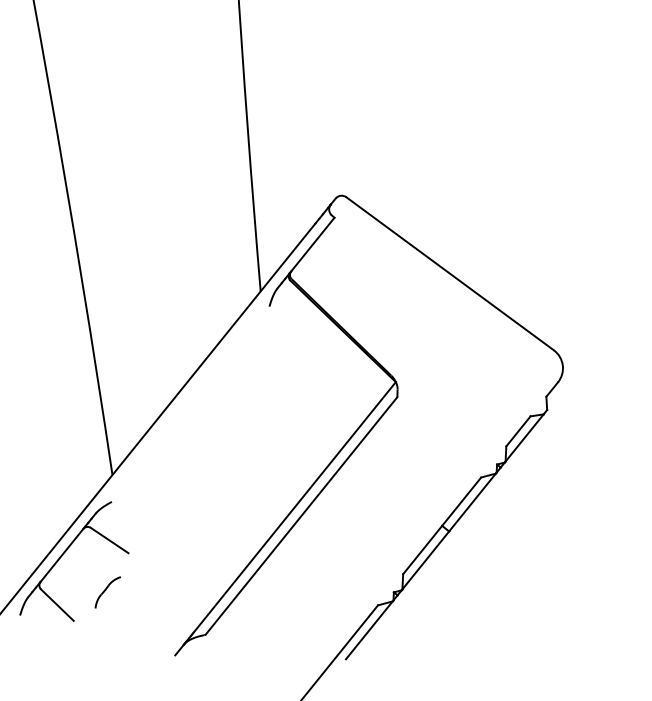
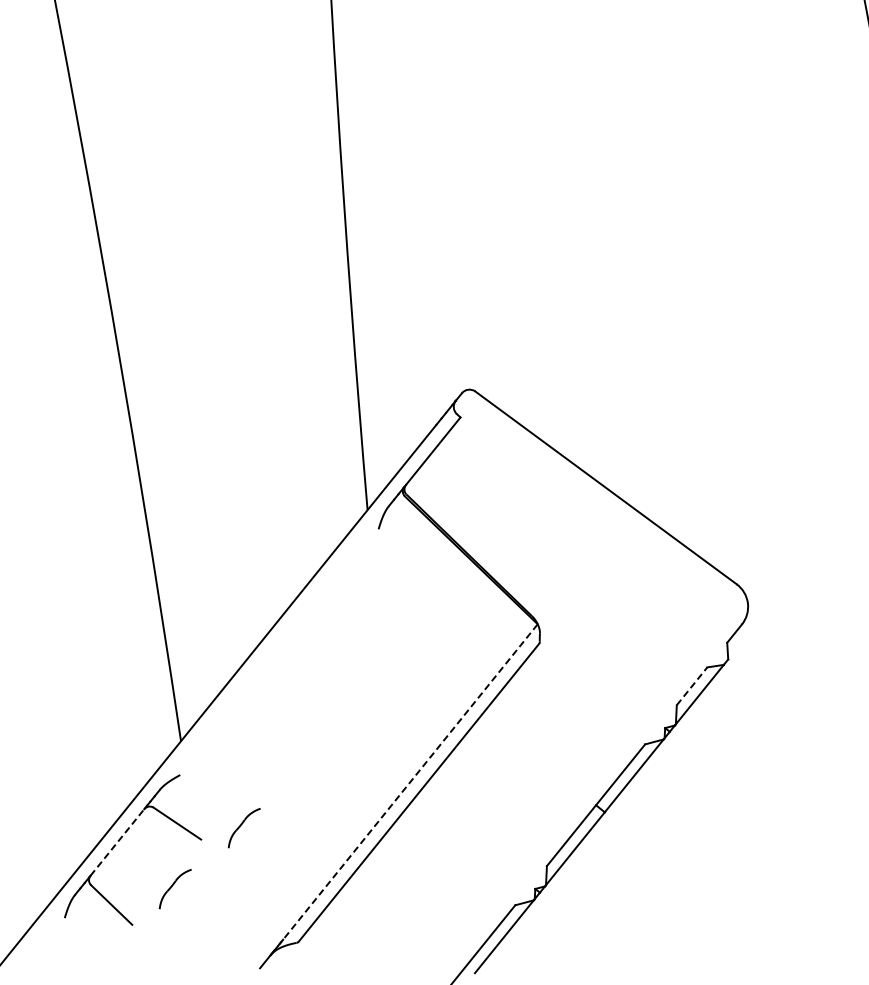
line: (518, 430) -> (692, 685), solid -> dashed
line: (293, 510) -> (408, 785), solid -> dashed
part: (162, 544) -> (243, 828), added
line: (62, 555) -> (117, 842), solid -> dashed

